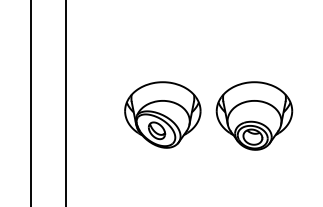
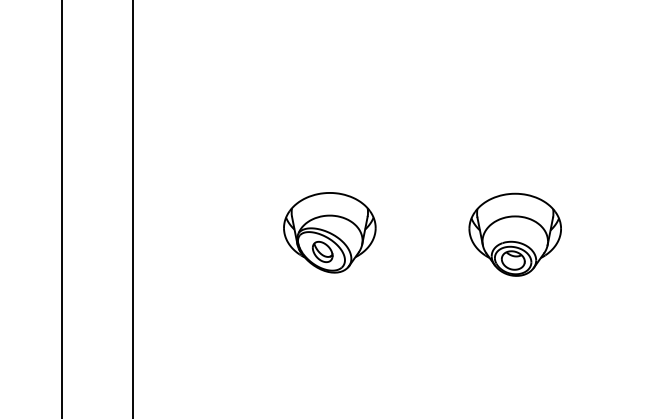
part: (162, 114) -> (329, 231), size x0.6
part: (254, 115) -> (515, 233), size x0.6

